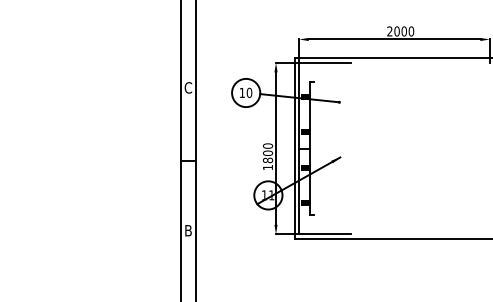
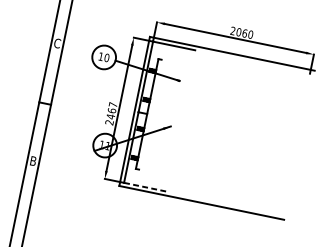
text: (404, 31) -> (245, 33), 2000 -> 2060
text: (267, 156) -> (111, 113), 1800 -> 2467
line: (324, 234) -> (144, 187), solid -> dashed

